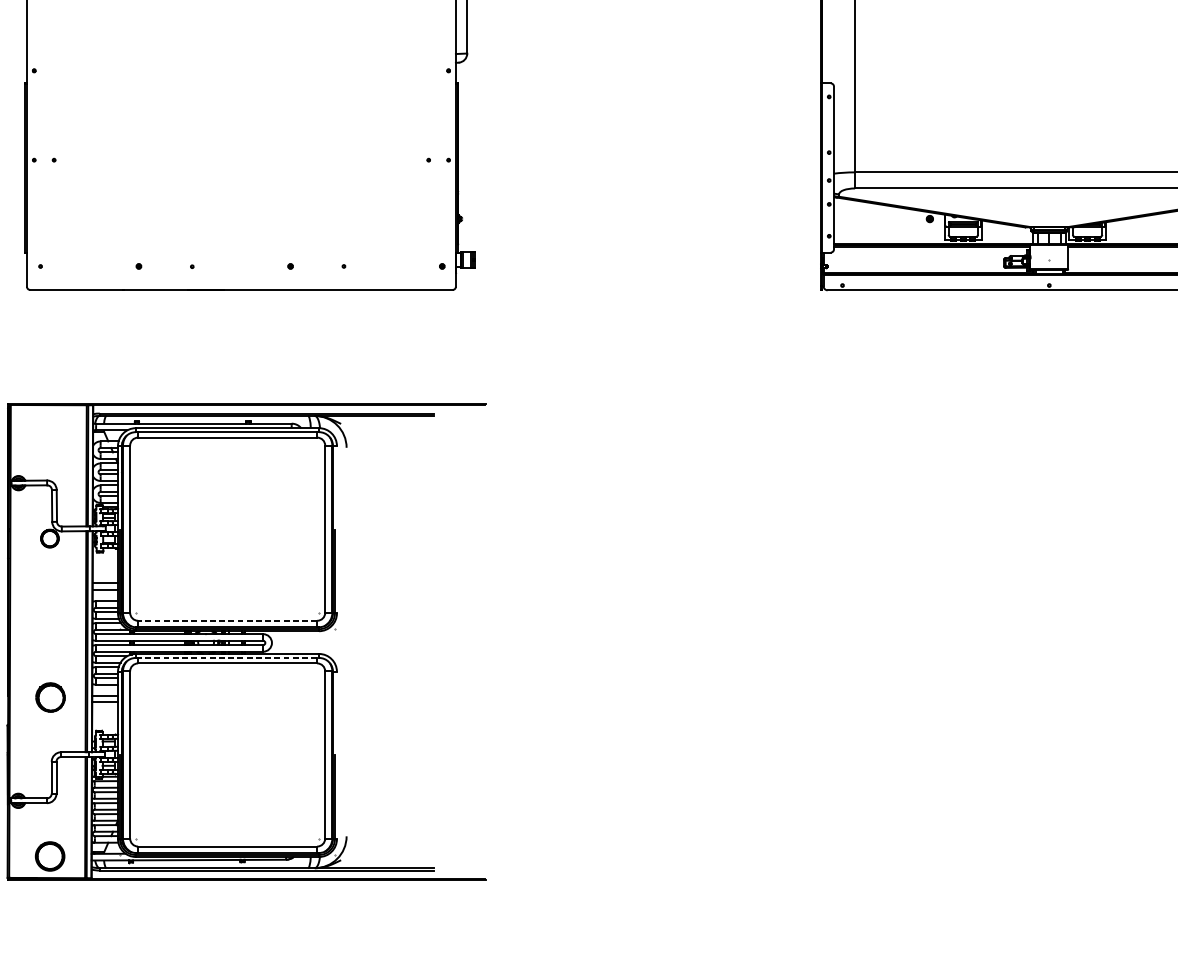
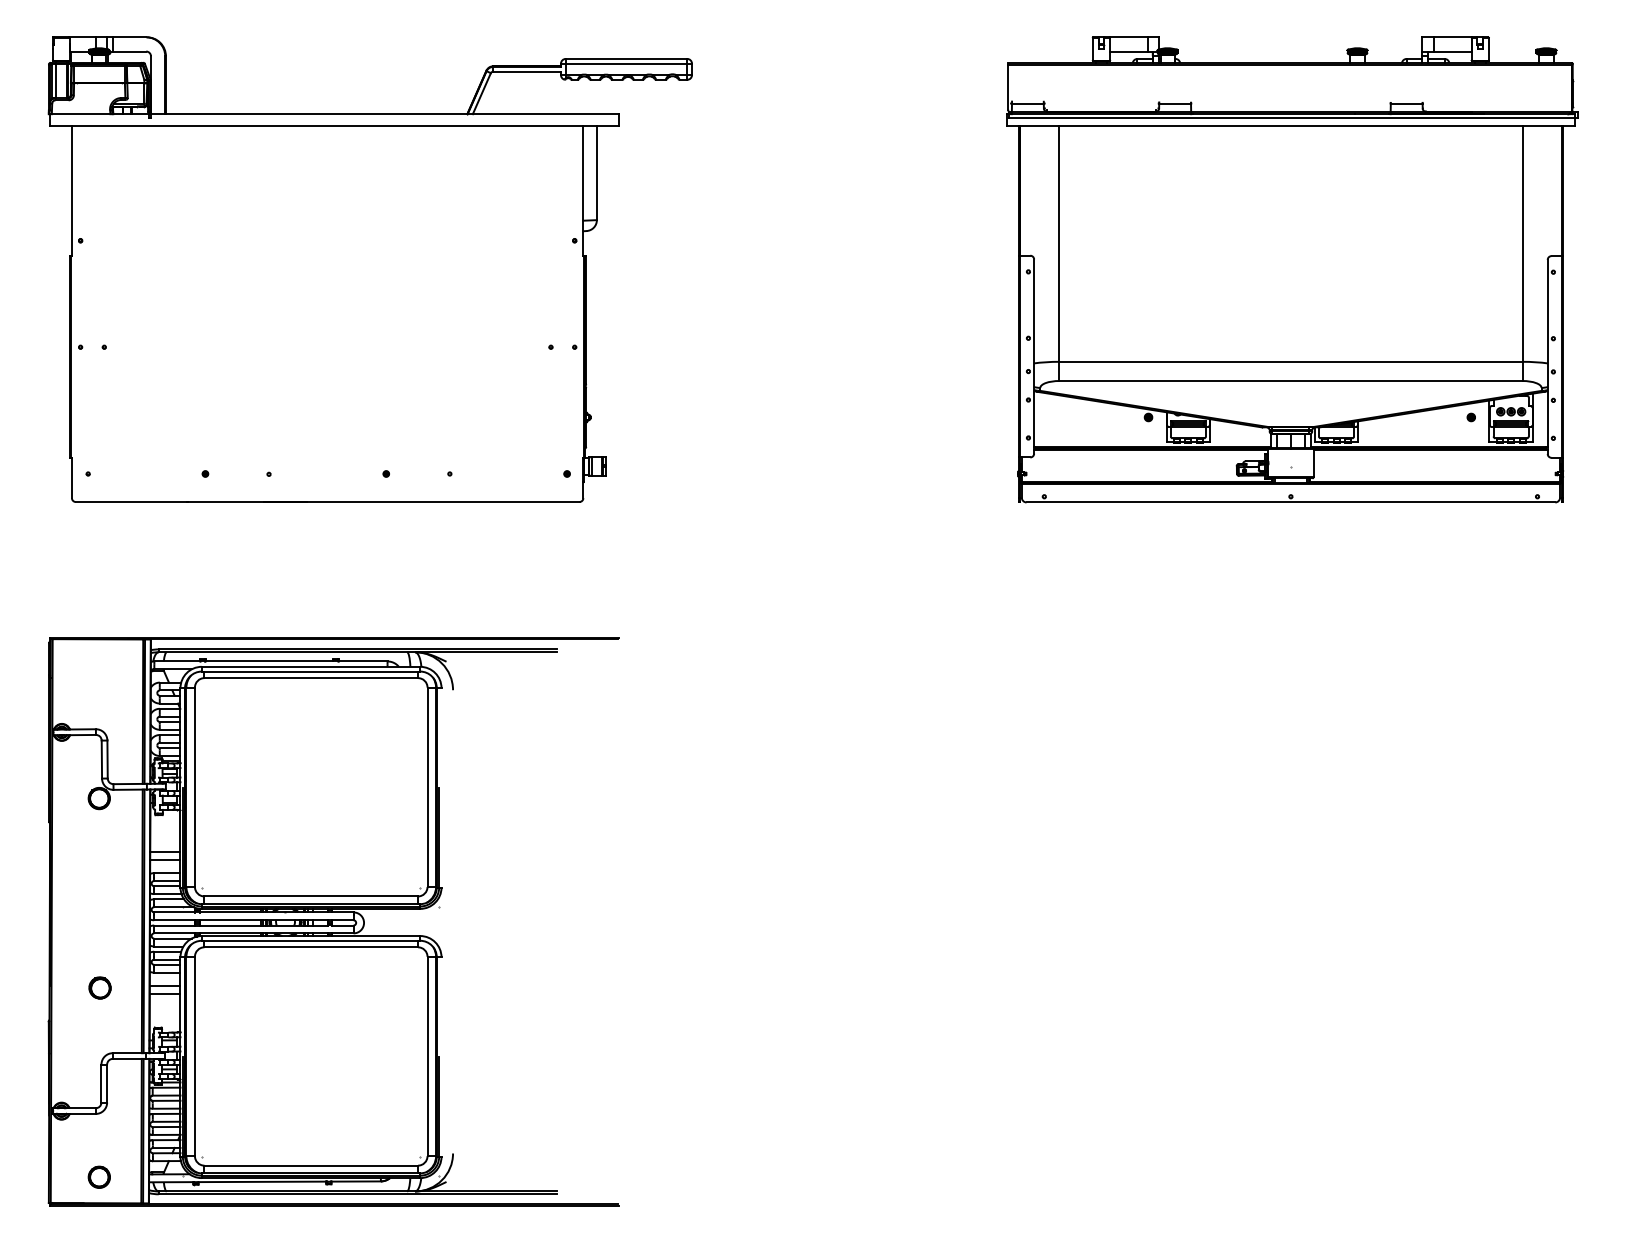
line: (227, 620) -> (311, 896), dashed -> solid
line: (227, 657) -> (311, 940), dashed -> solid
part: (50, 697) -> (99, 987), size x0.62
part: (49, 855) -> (98, 1176), size x0.62

